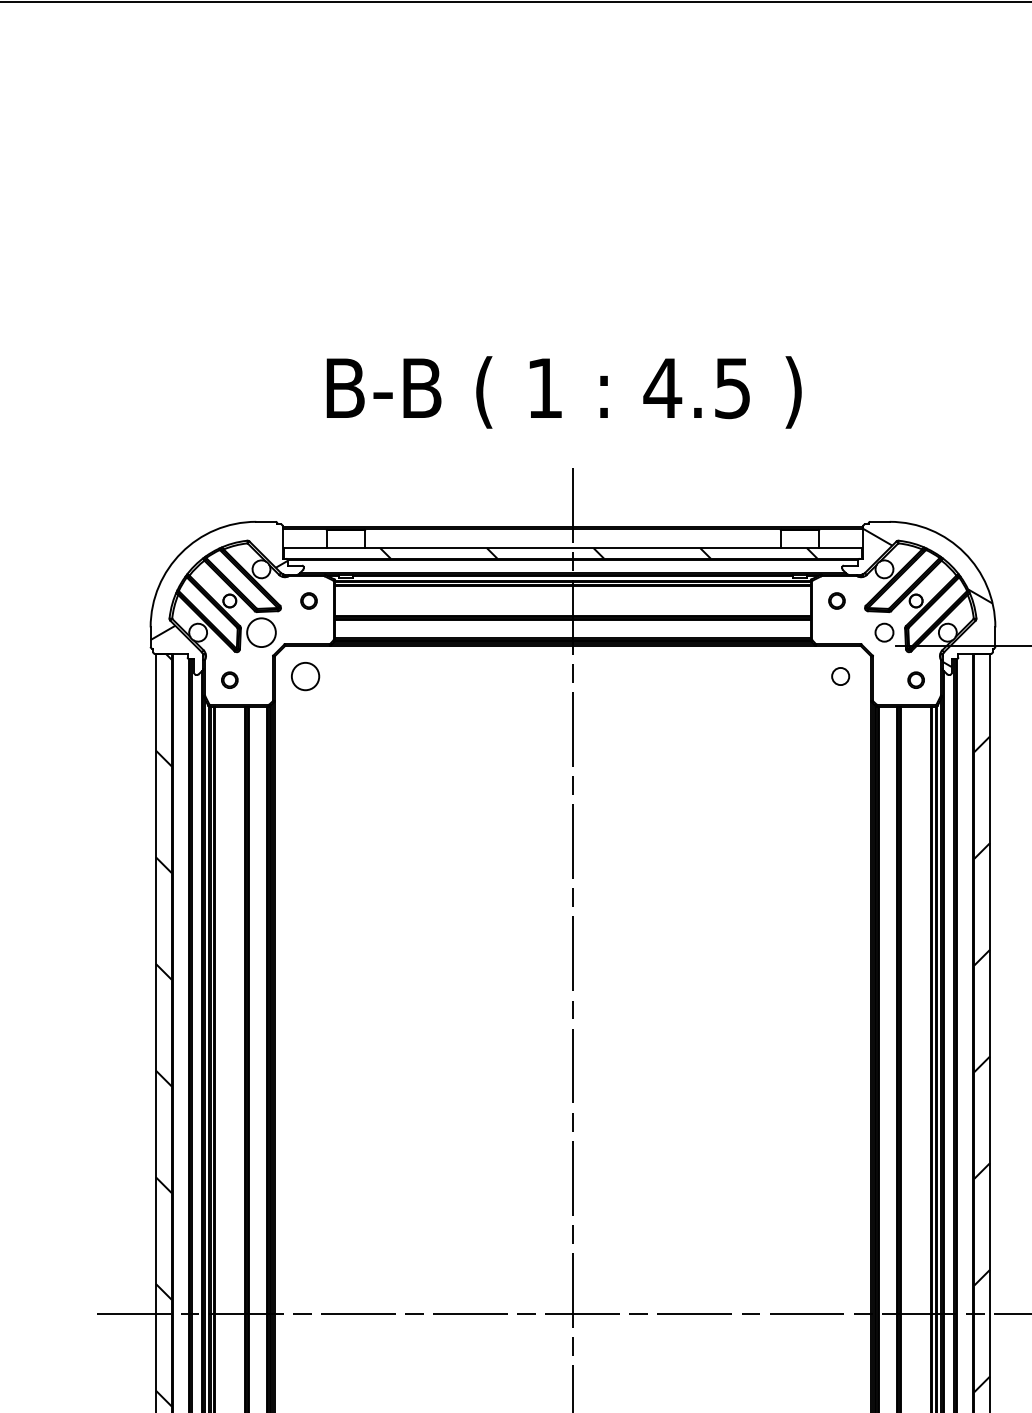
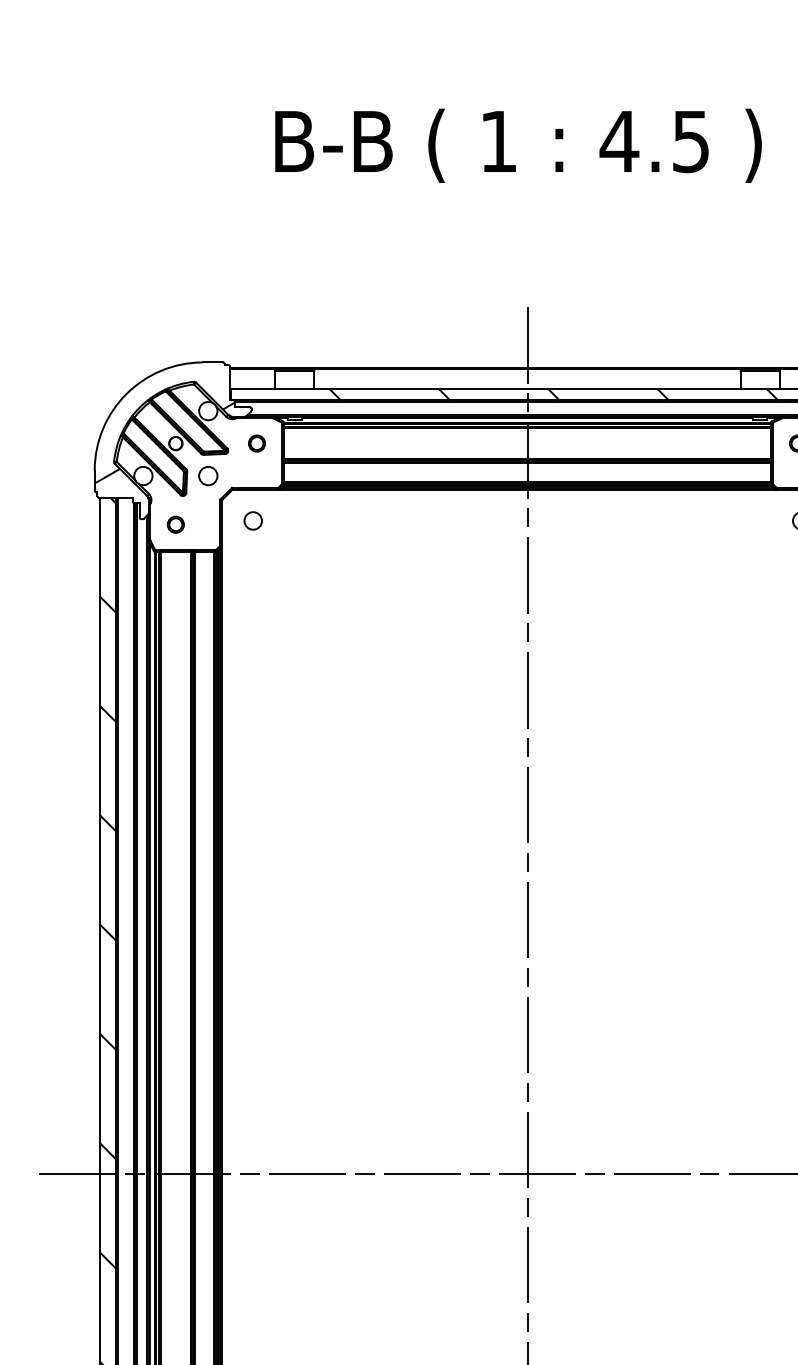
text: (563, 392) -> (517, 145), moved
circle: (261, 632) -> (208, 475), size x0.62
circle: (304, 676) -> (252, 520), size x0.62

